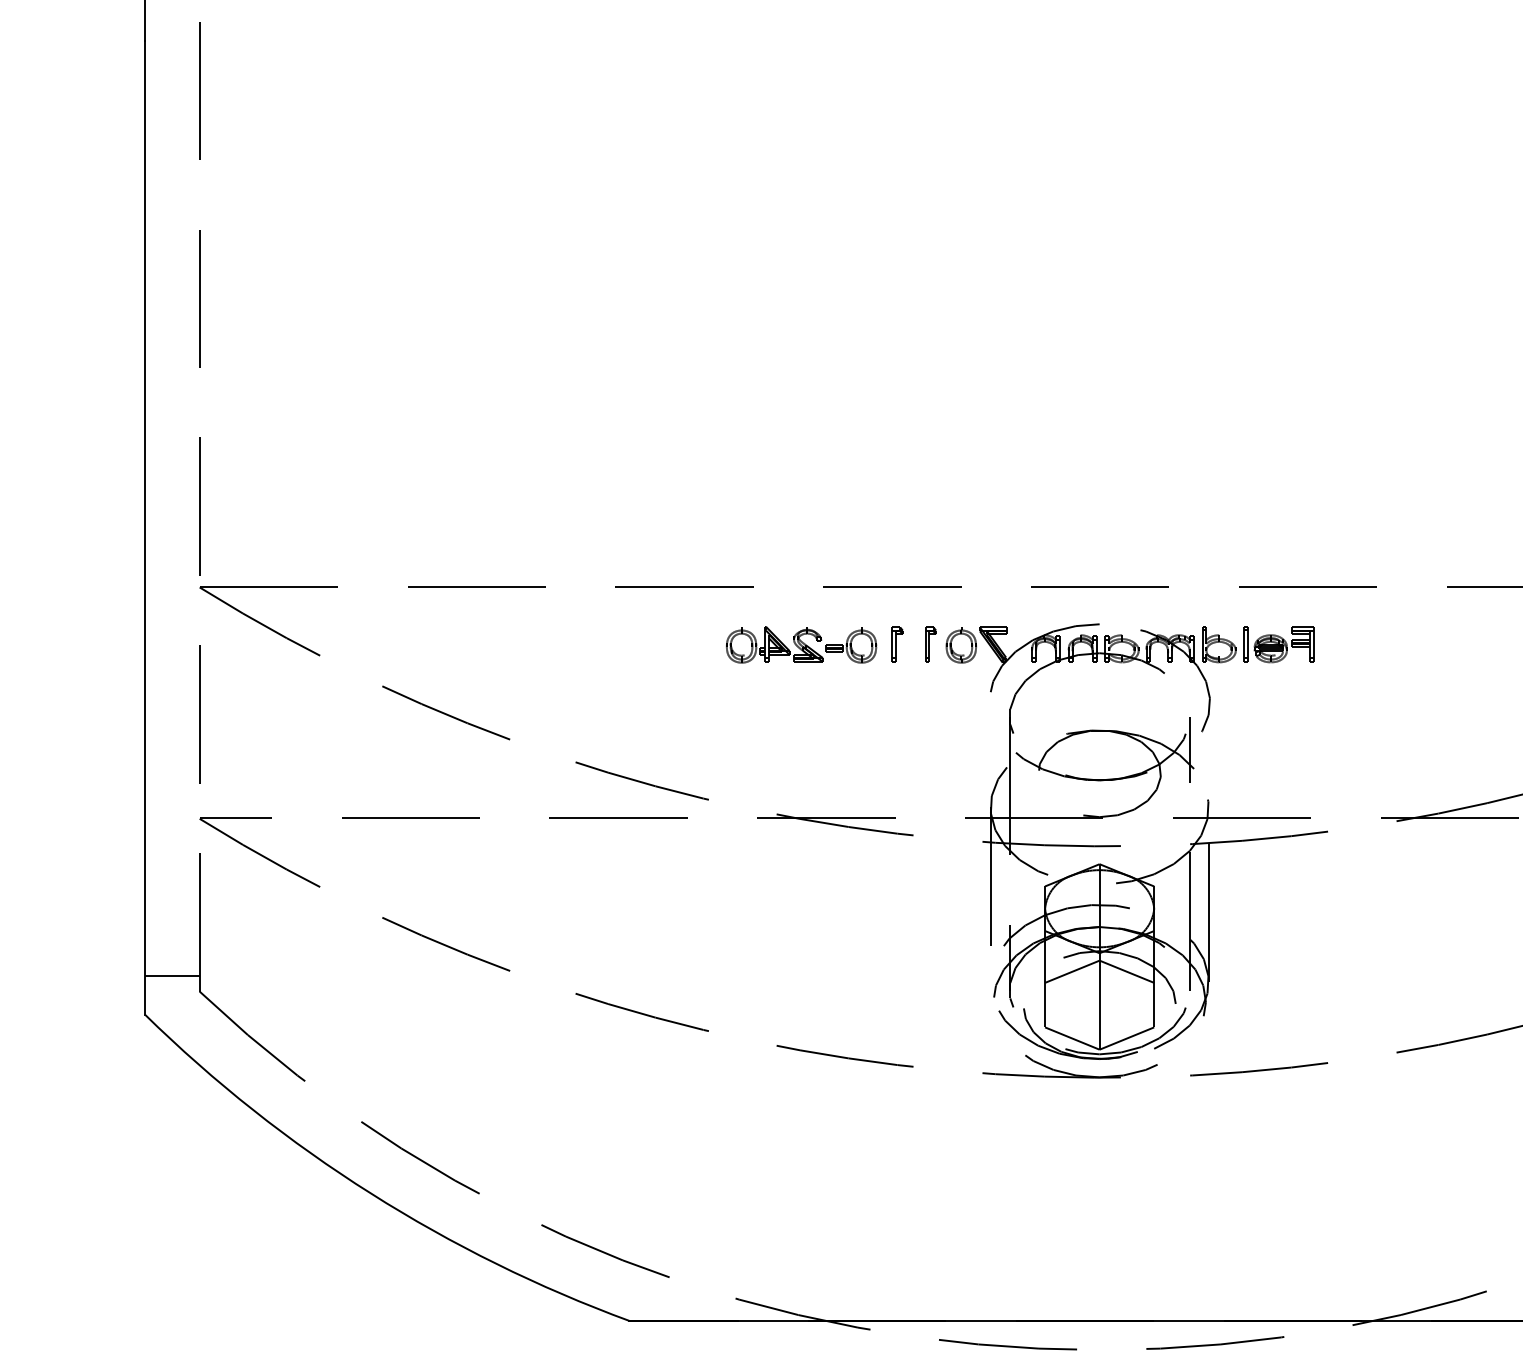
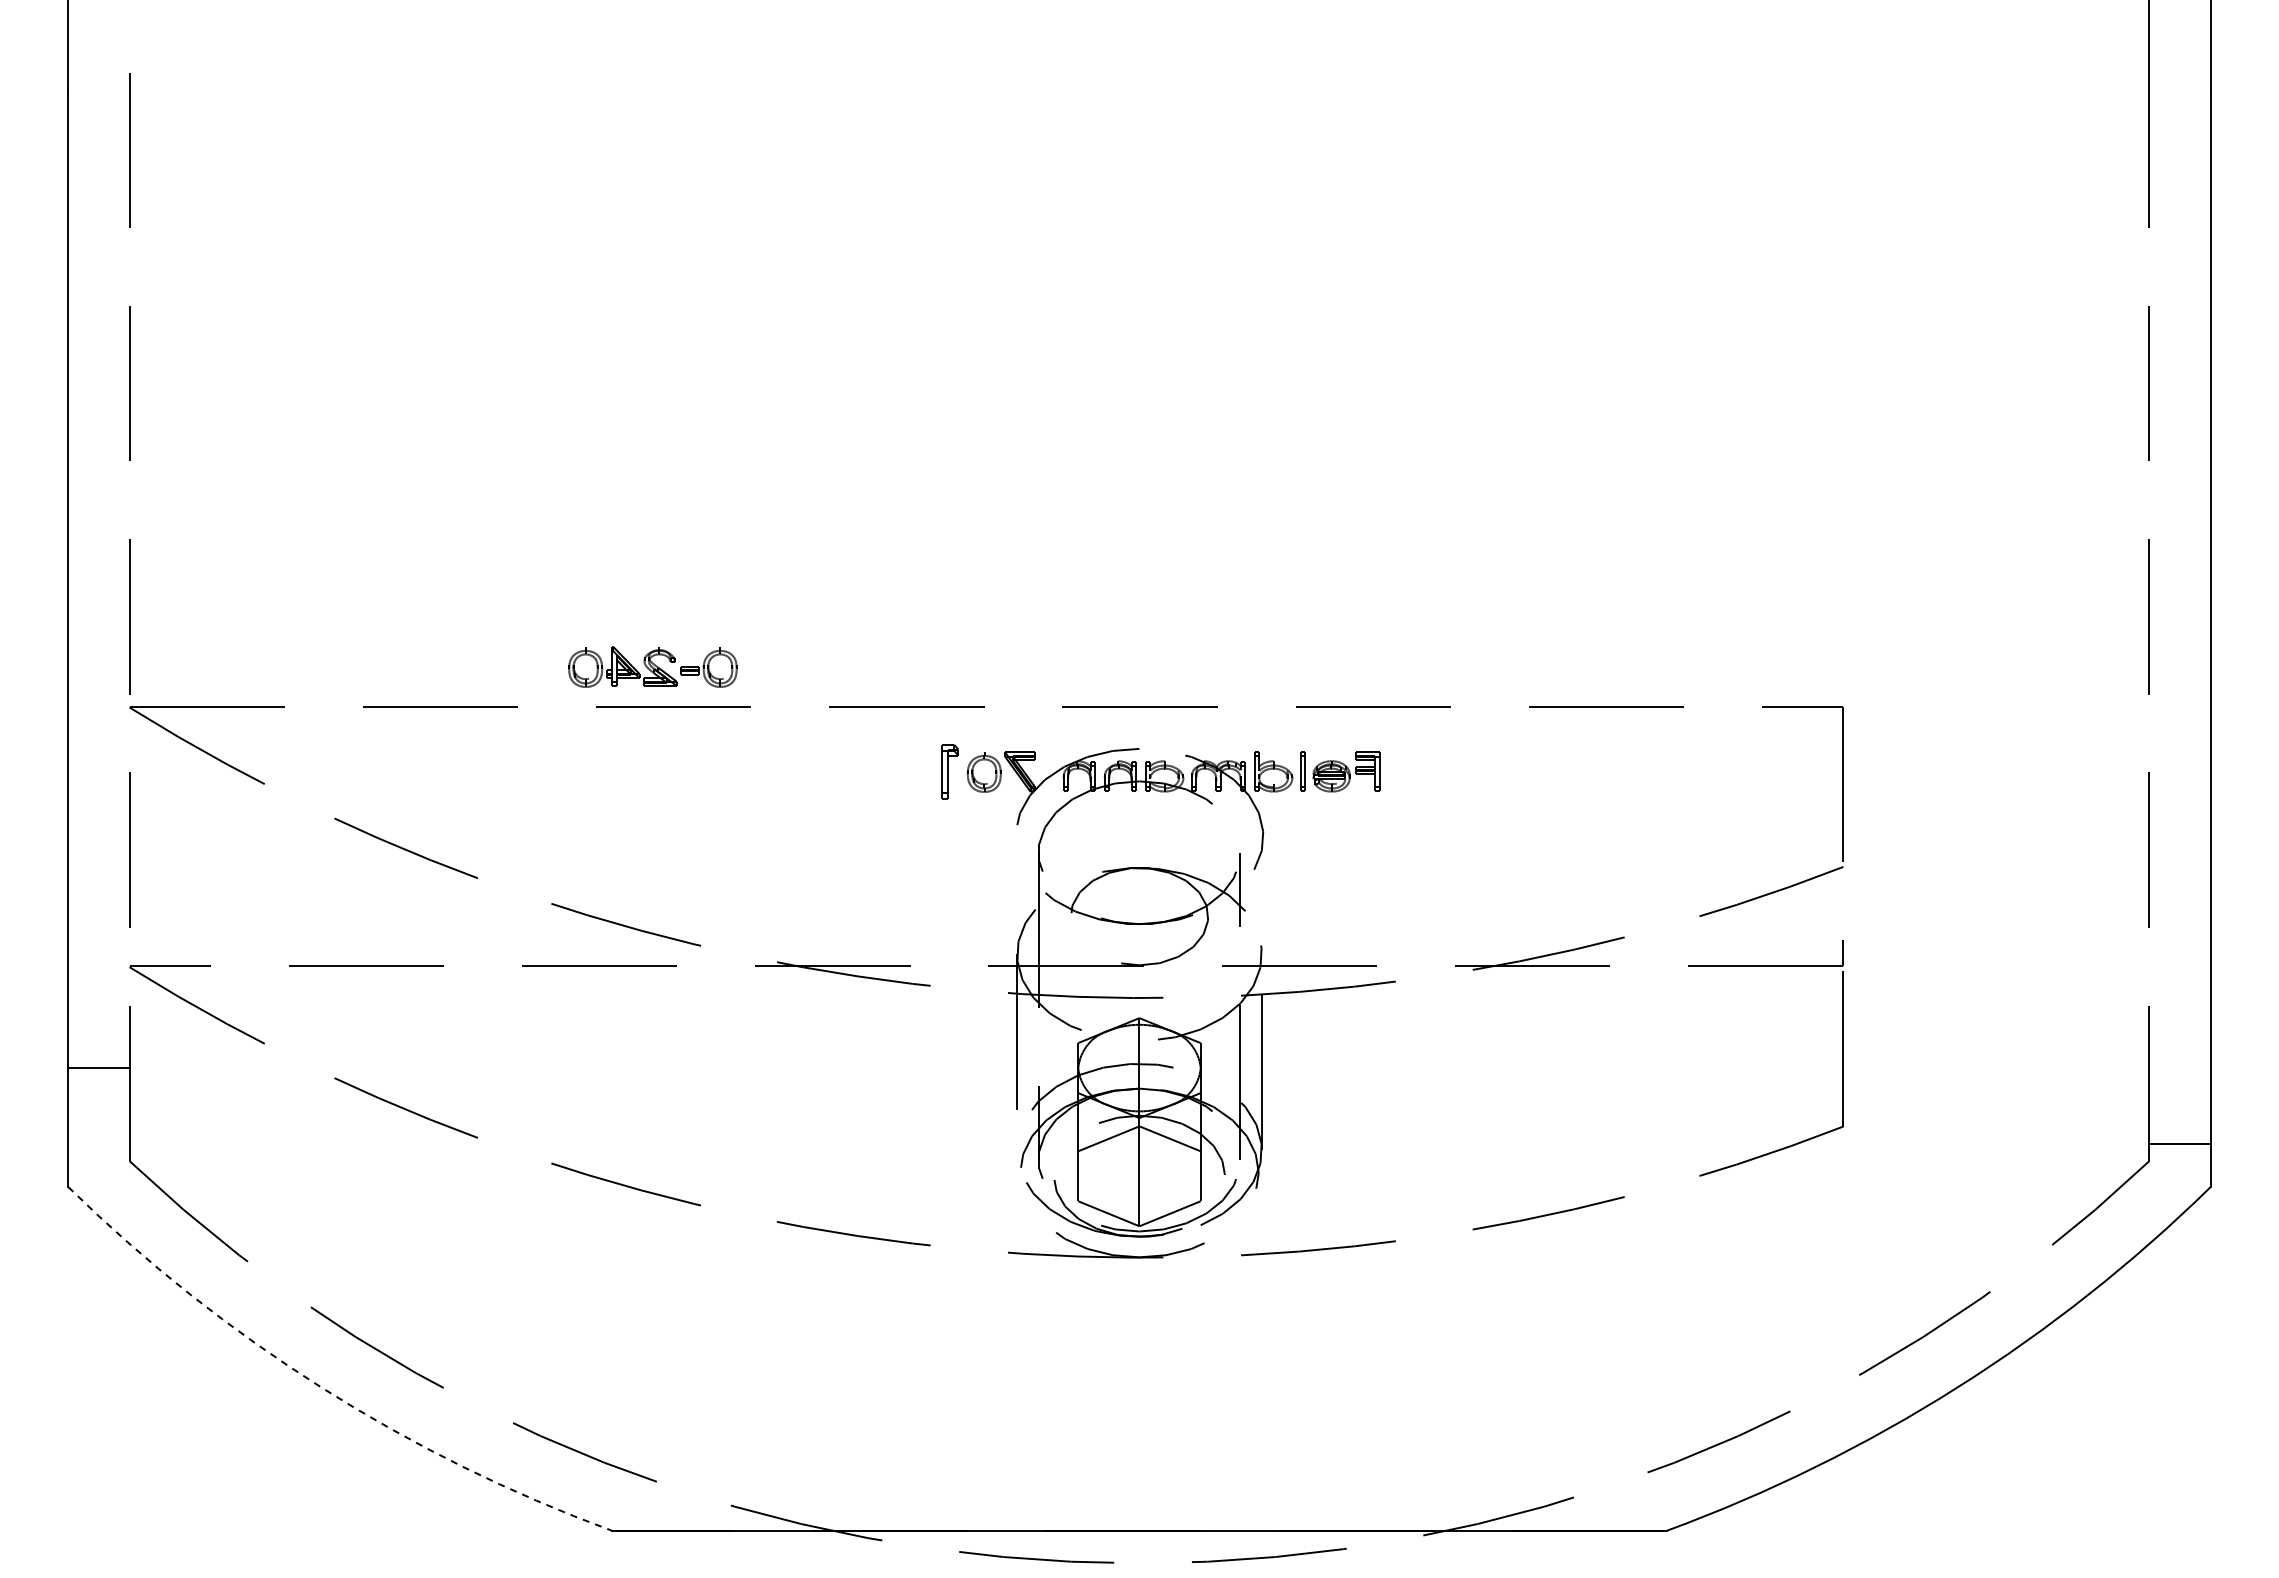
part: (801, 644) -> (652, 666), moved
part: (897, 644) -> (912, 771), removed
part: (930, 644) -> (949, 771), size x1.4
line: (172, 976) -> (98, 1068), moved
arc: (370, 1193) -> (321, 1387), solid -> dashed

